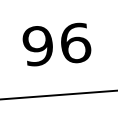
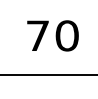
text: (56, 44) -> (52, 35), 96 -> 70

